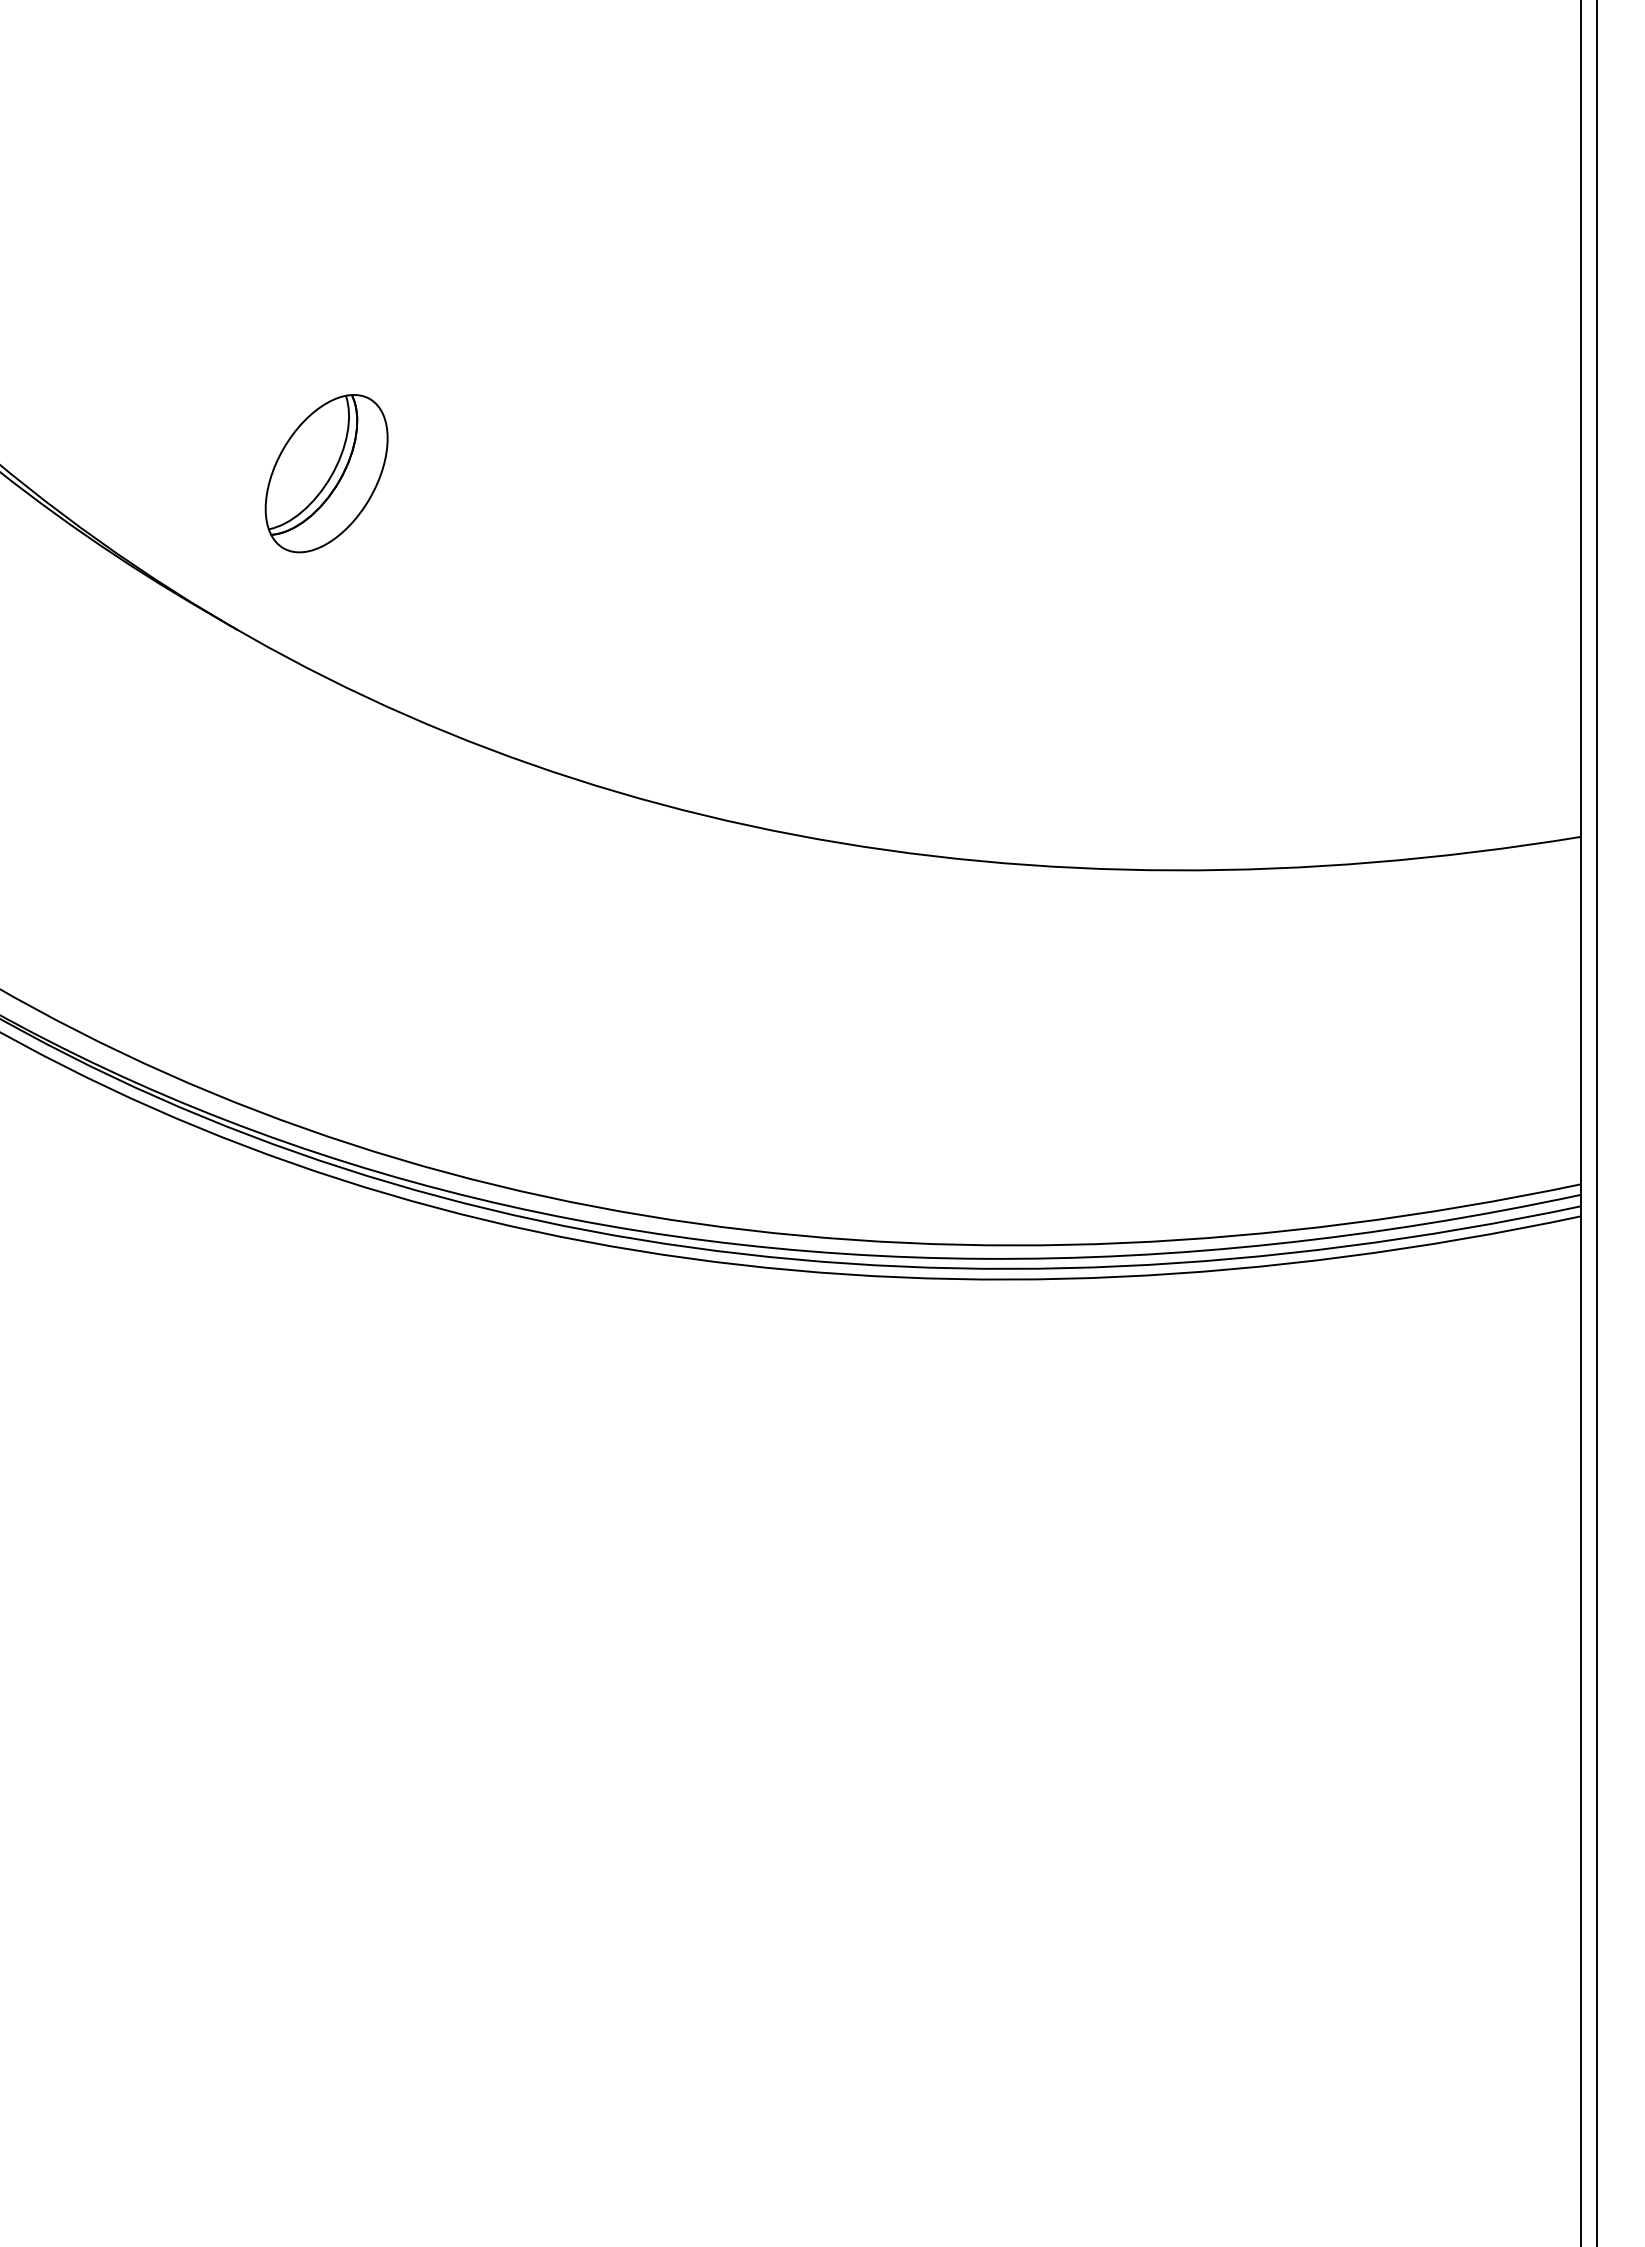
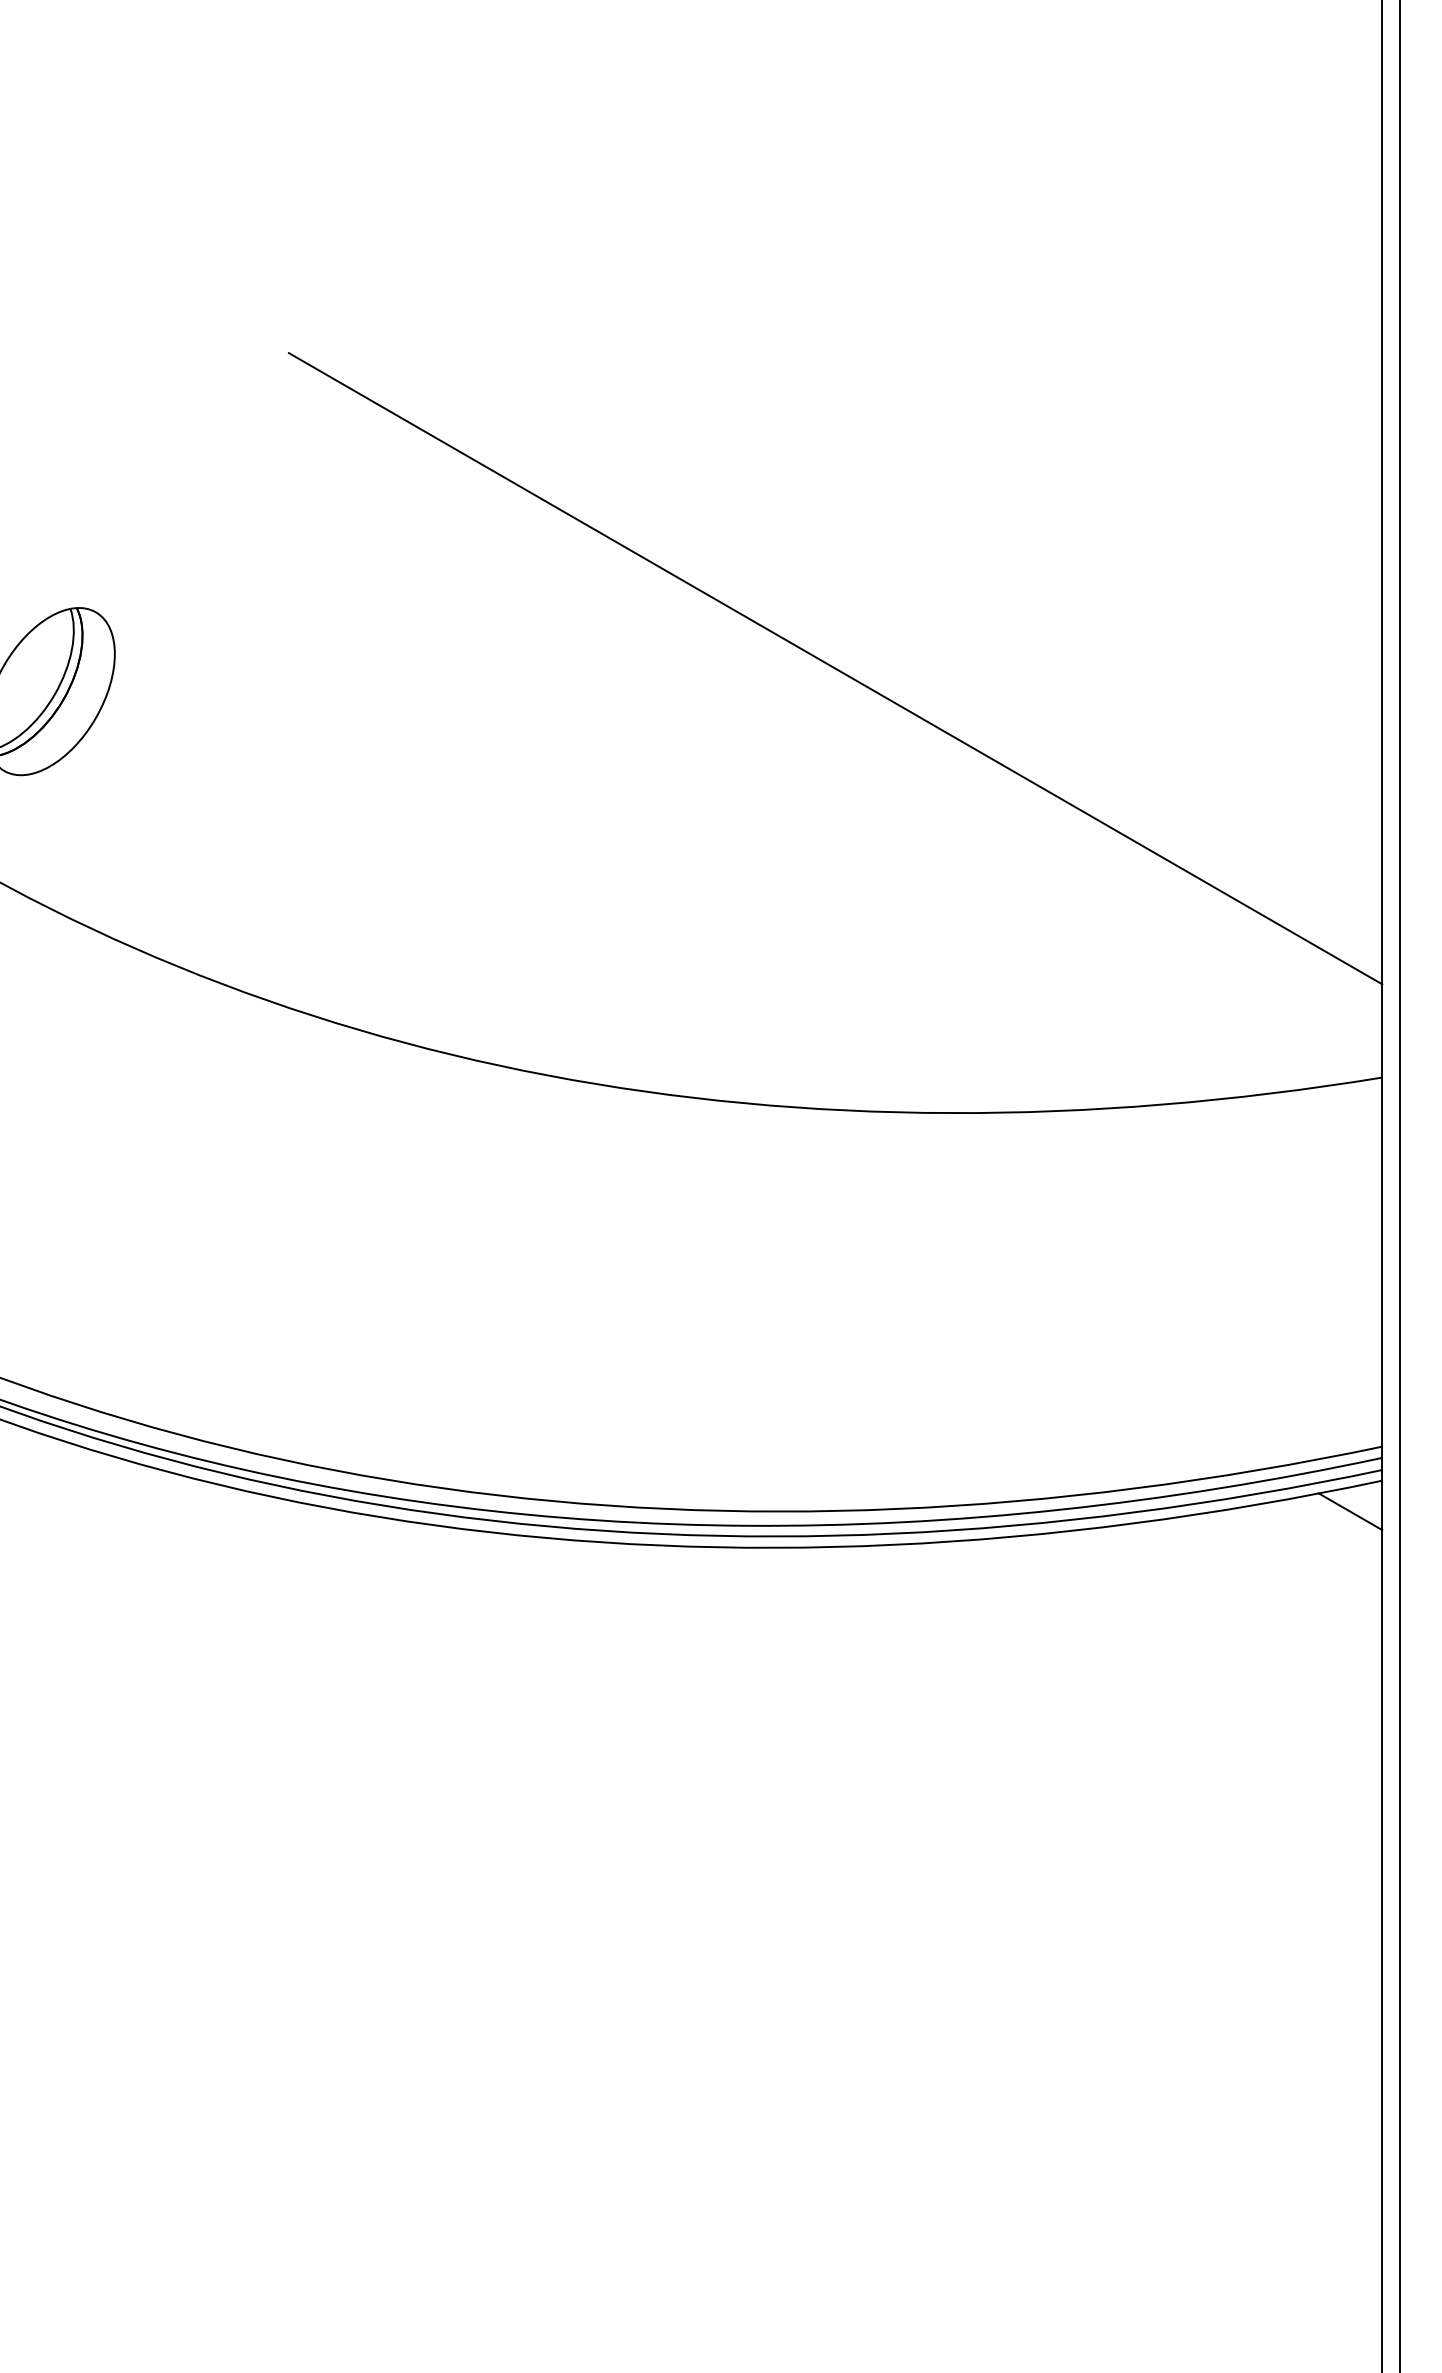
line: (1065, 452) -> (834, 669), added
line: (1550, 1245) -> (1350, 1511), added

